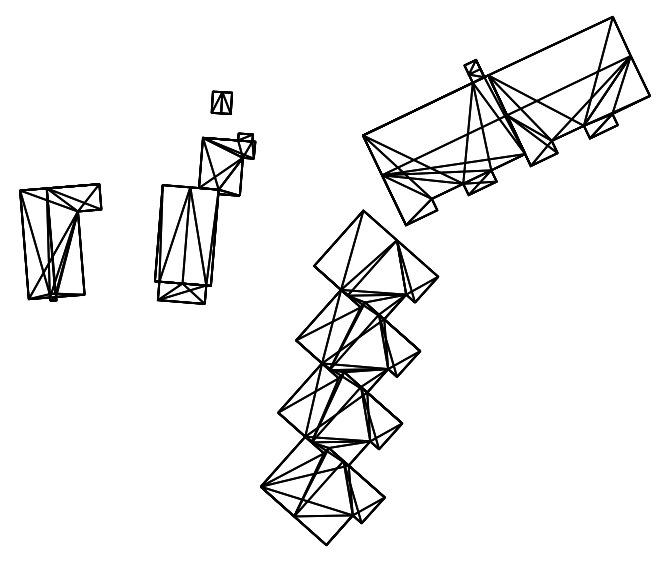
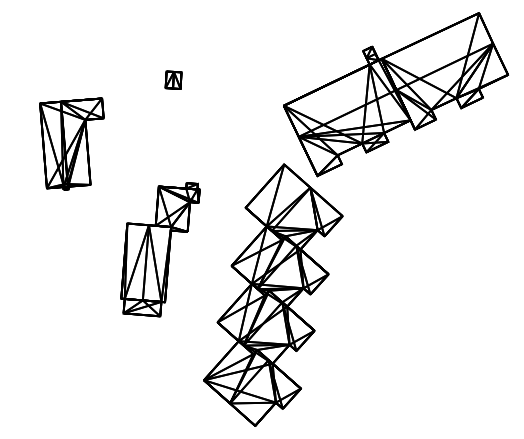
part: (204, 218) -> (160, 249), moved
part: (60, 242) -> (71, 144), moved

